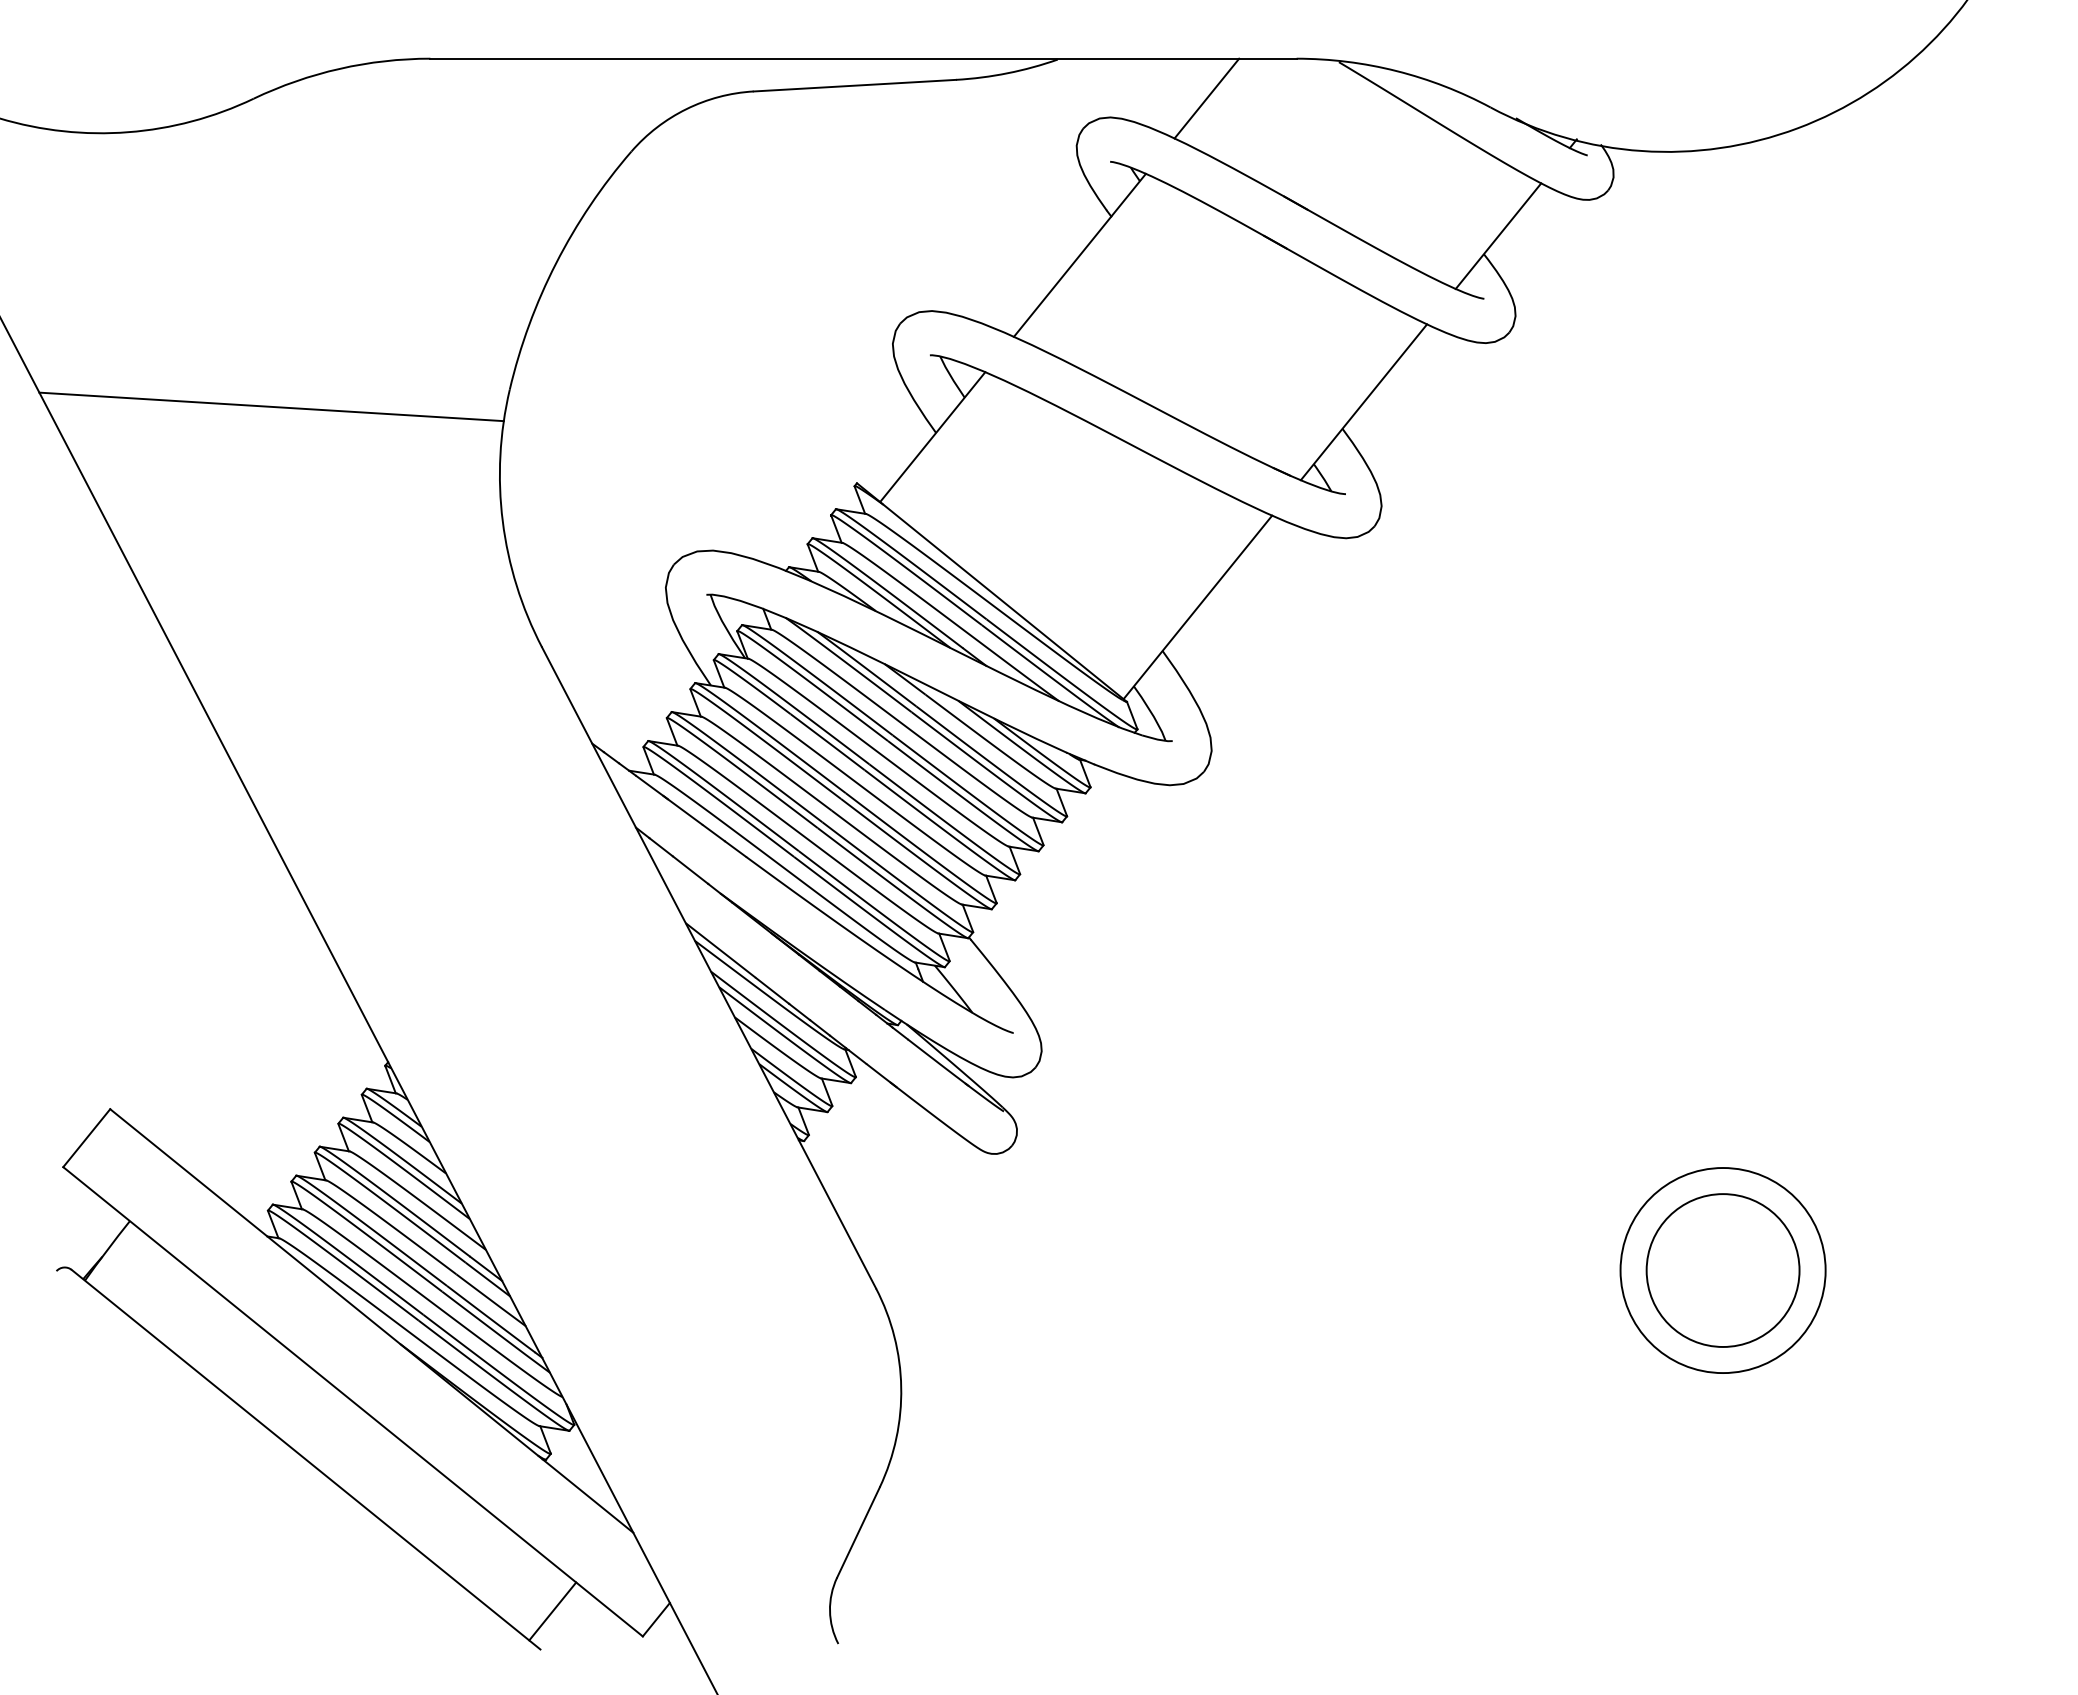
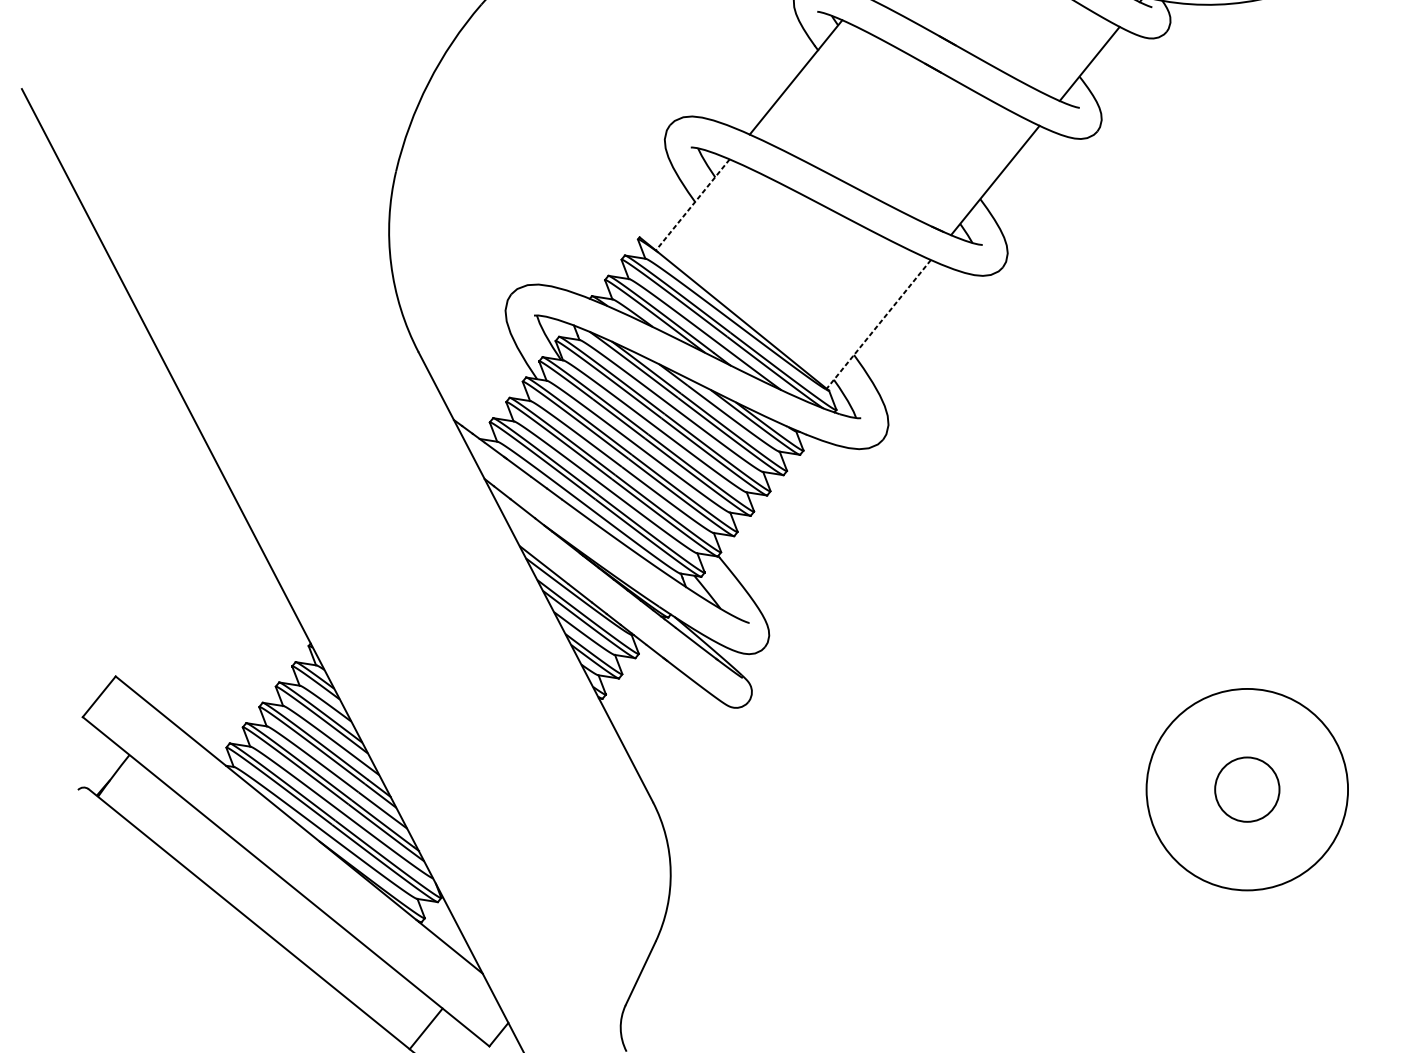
line: (271, 406) -> (228, 183), removed
line: (932, 437) -> (692, 205), solid -> dashed
line: (1197, 607) -> (878, 324), solid -> dashed
circle: (1722, 1270) -> (1246, 789), size x0.6
circle: (1722, 1270) -> (1246, 789), size x1.4

